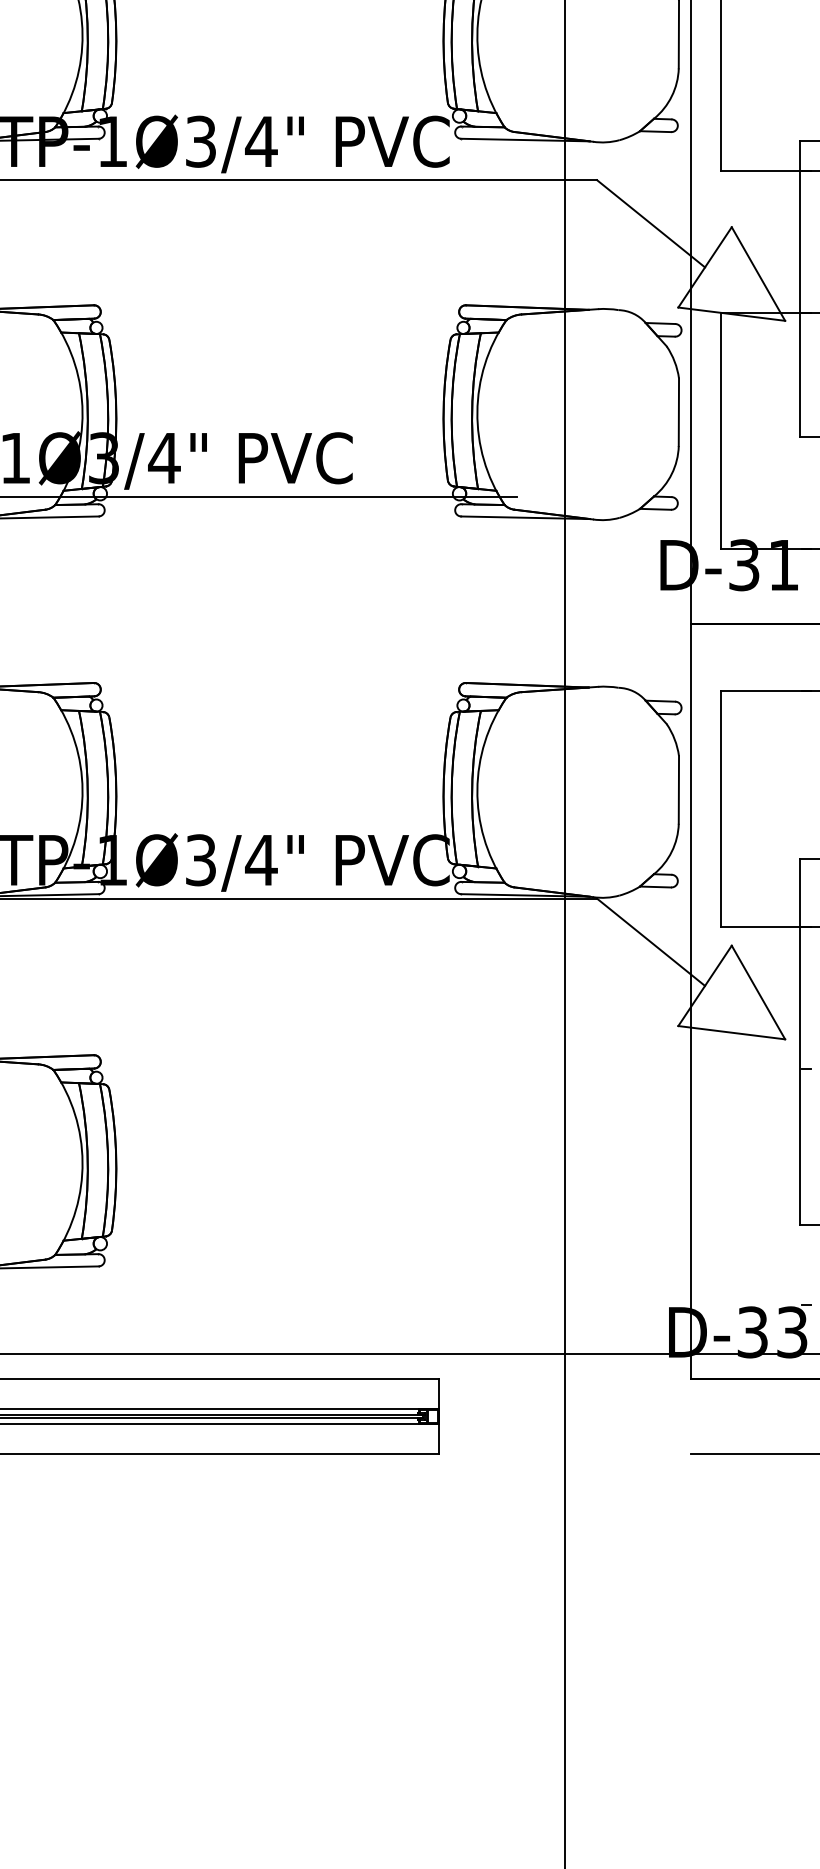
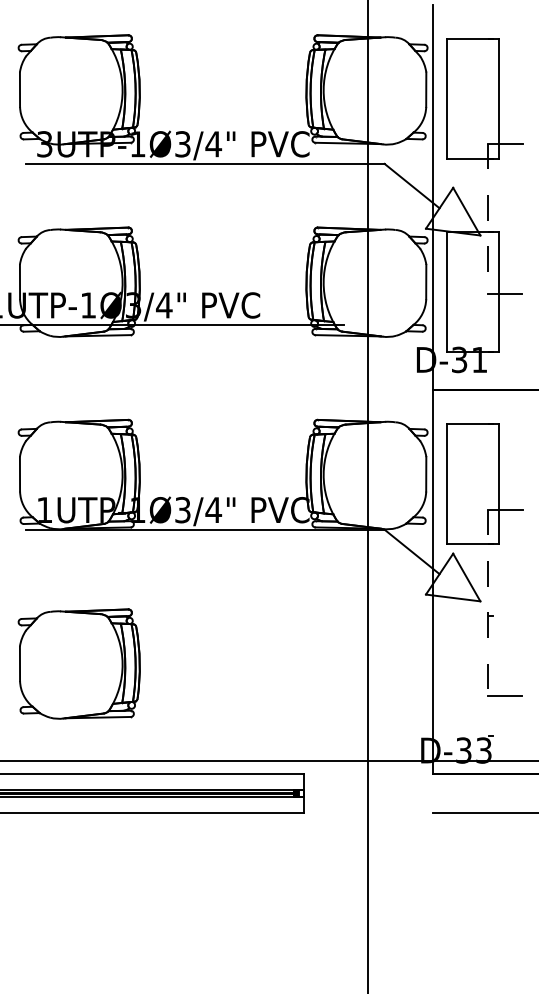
line: (801, 289) -> (488, 219), solid -> dashed
line: (801, 1043) -> (488, 603), solid -> dashed

